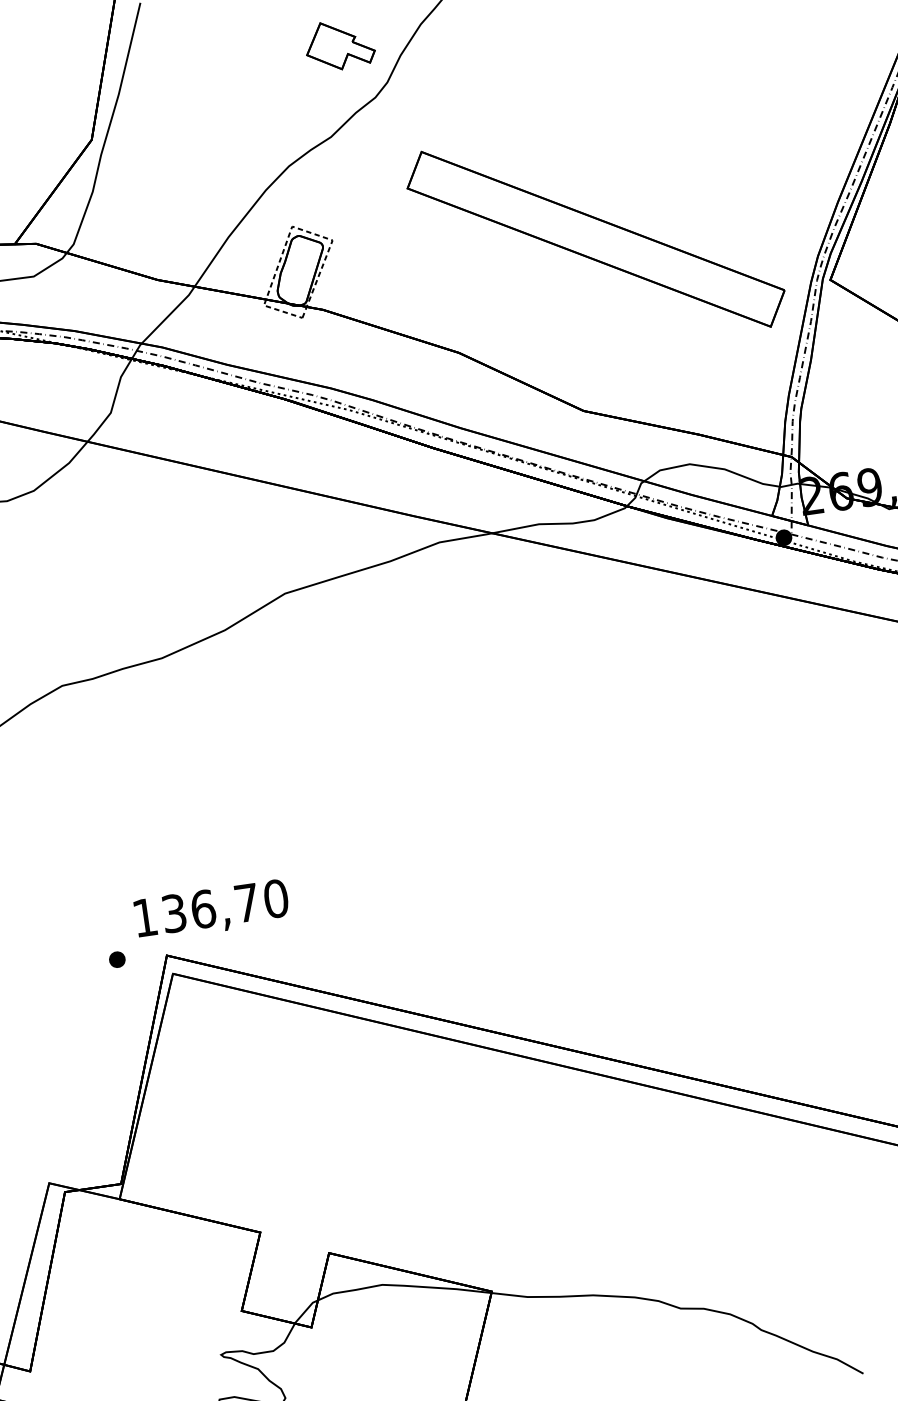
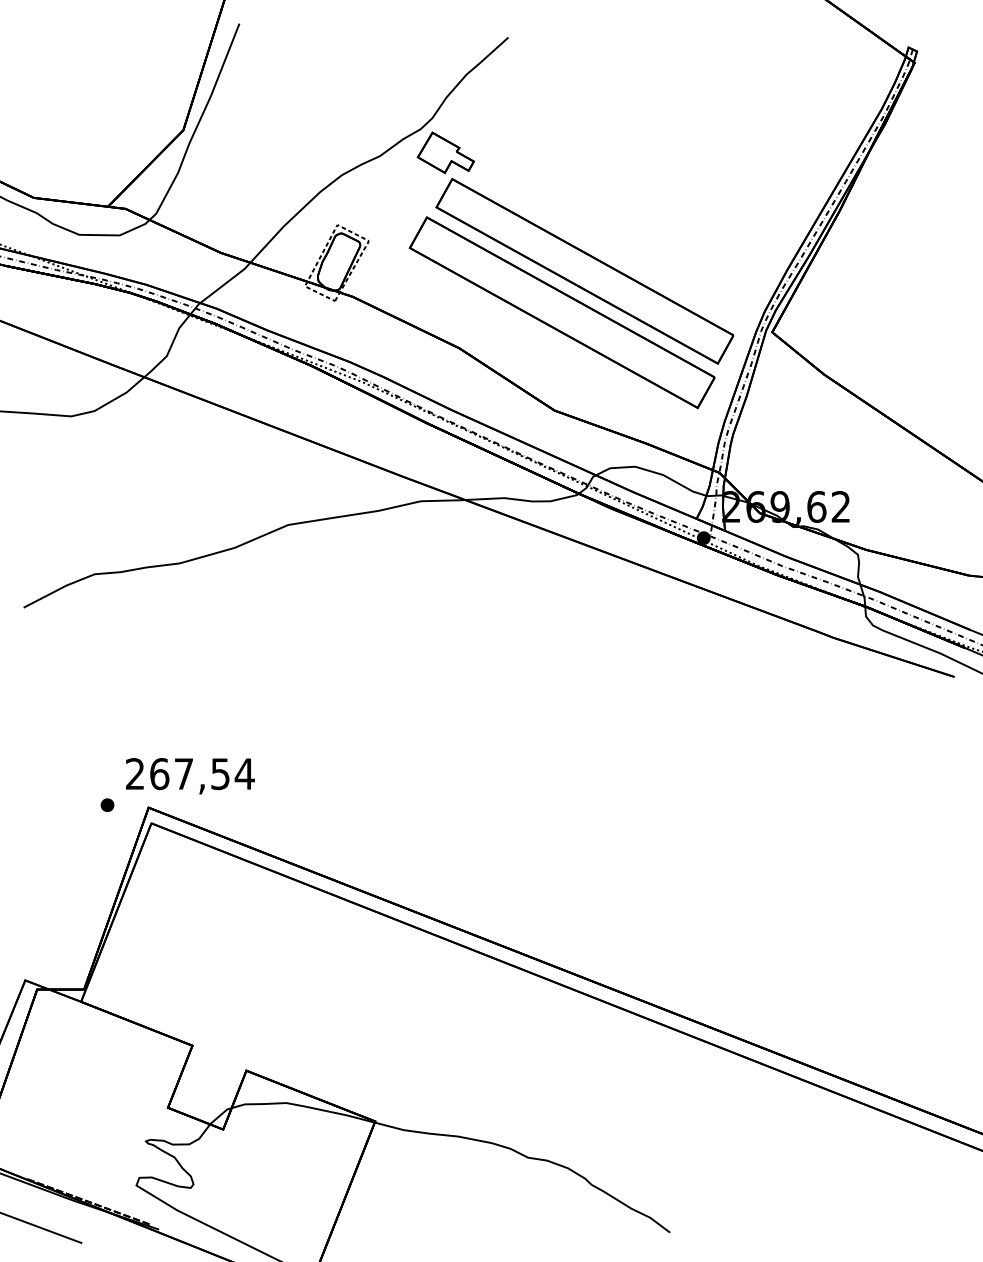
part: (339, 44) -> (445, 152), moved
part: (575, 292) -> (561, 312), added
text: (211, 908) -> (190, 774), 136,70 -> 267,54

